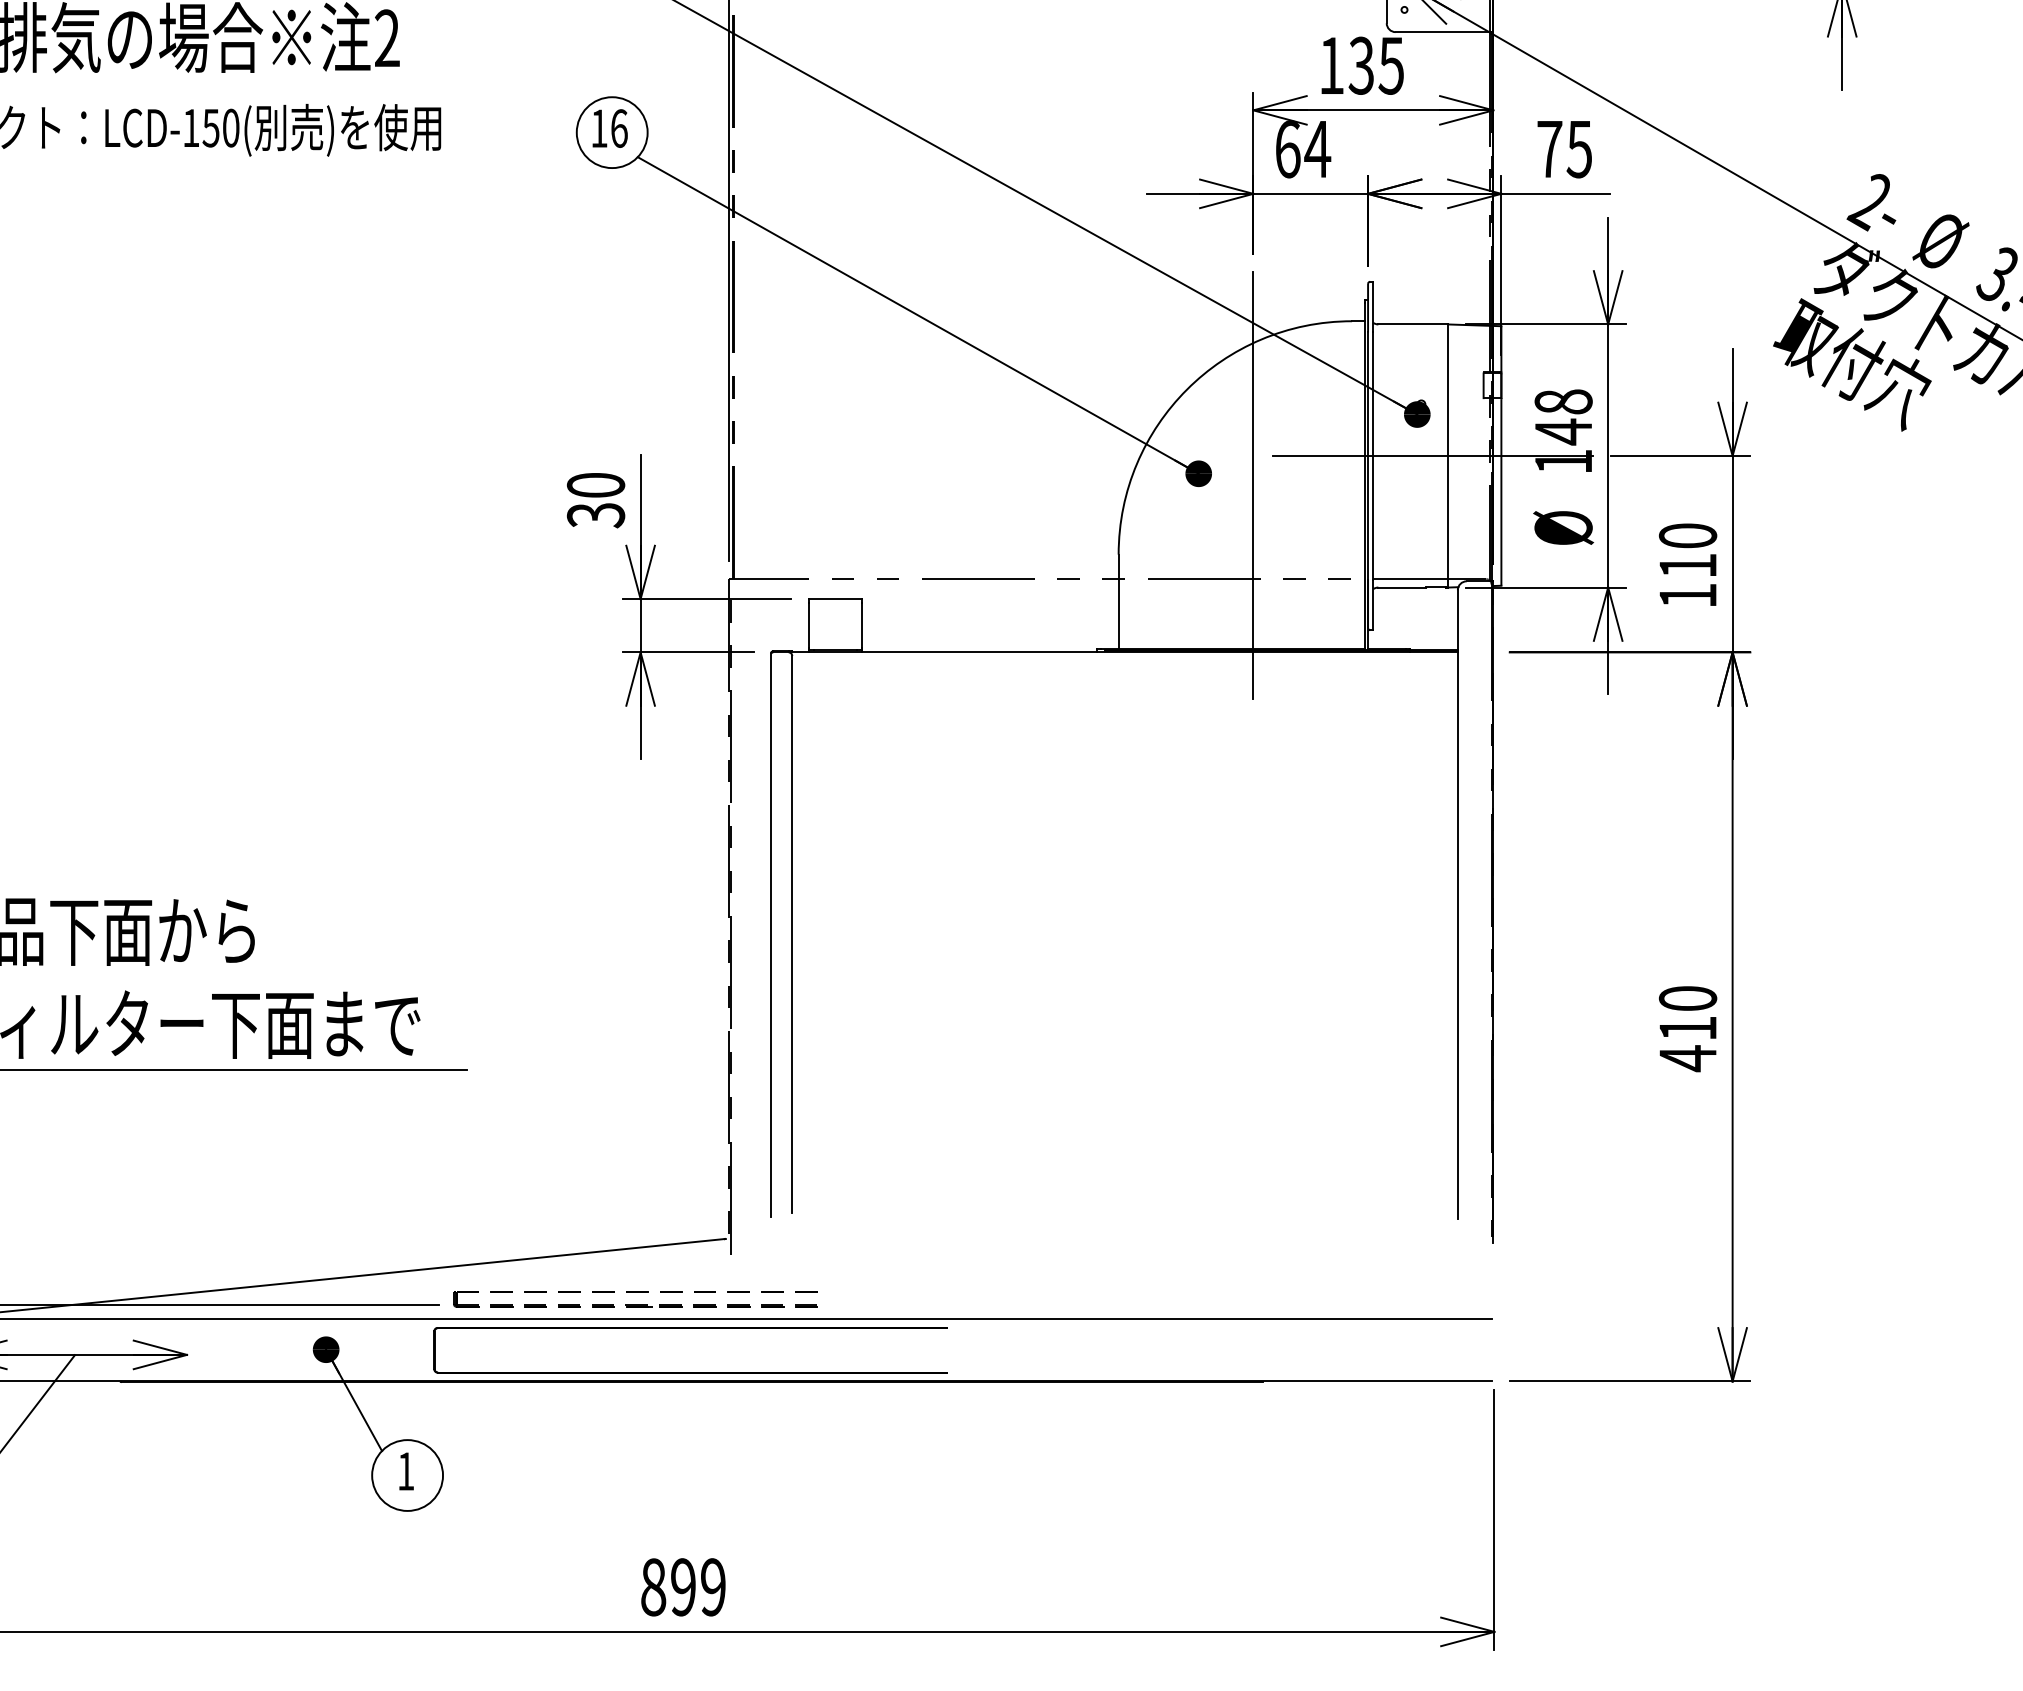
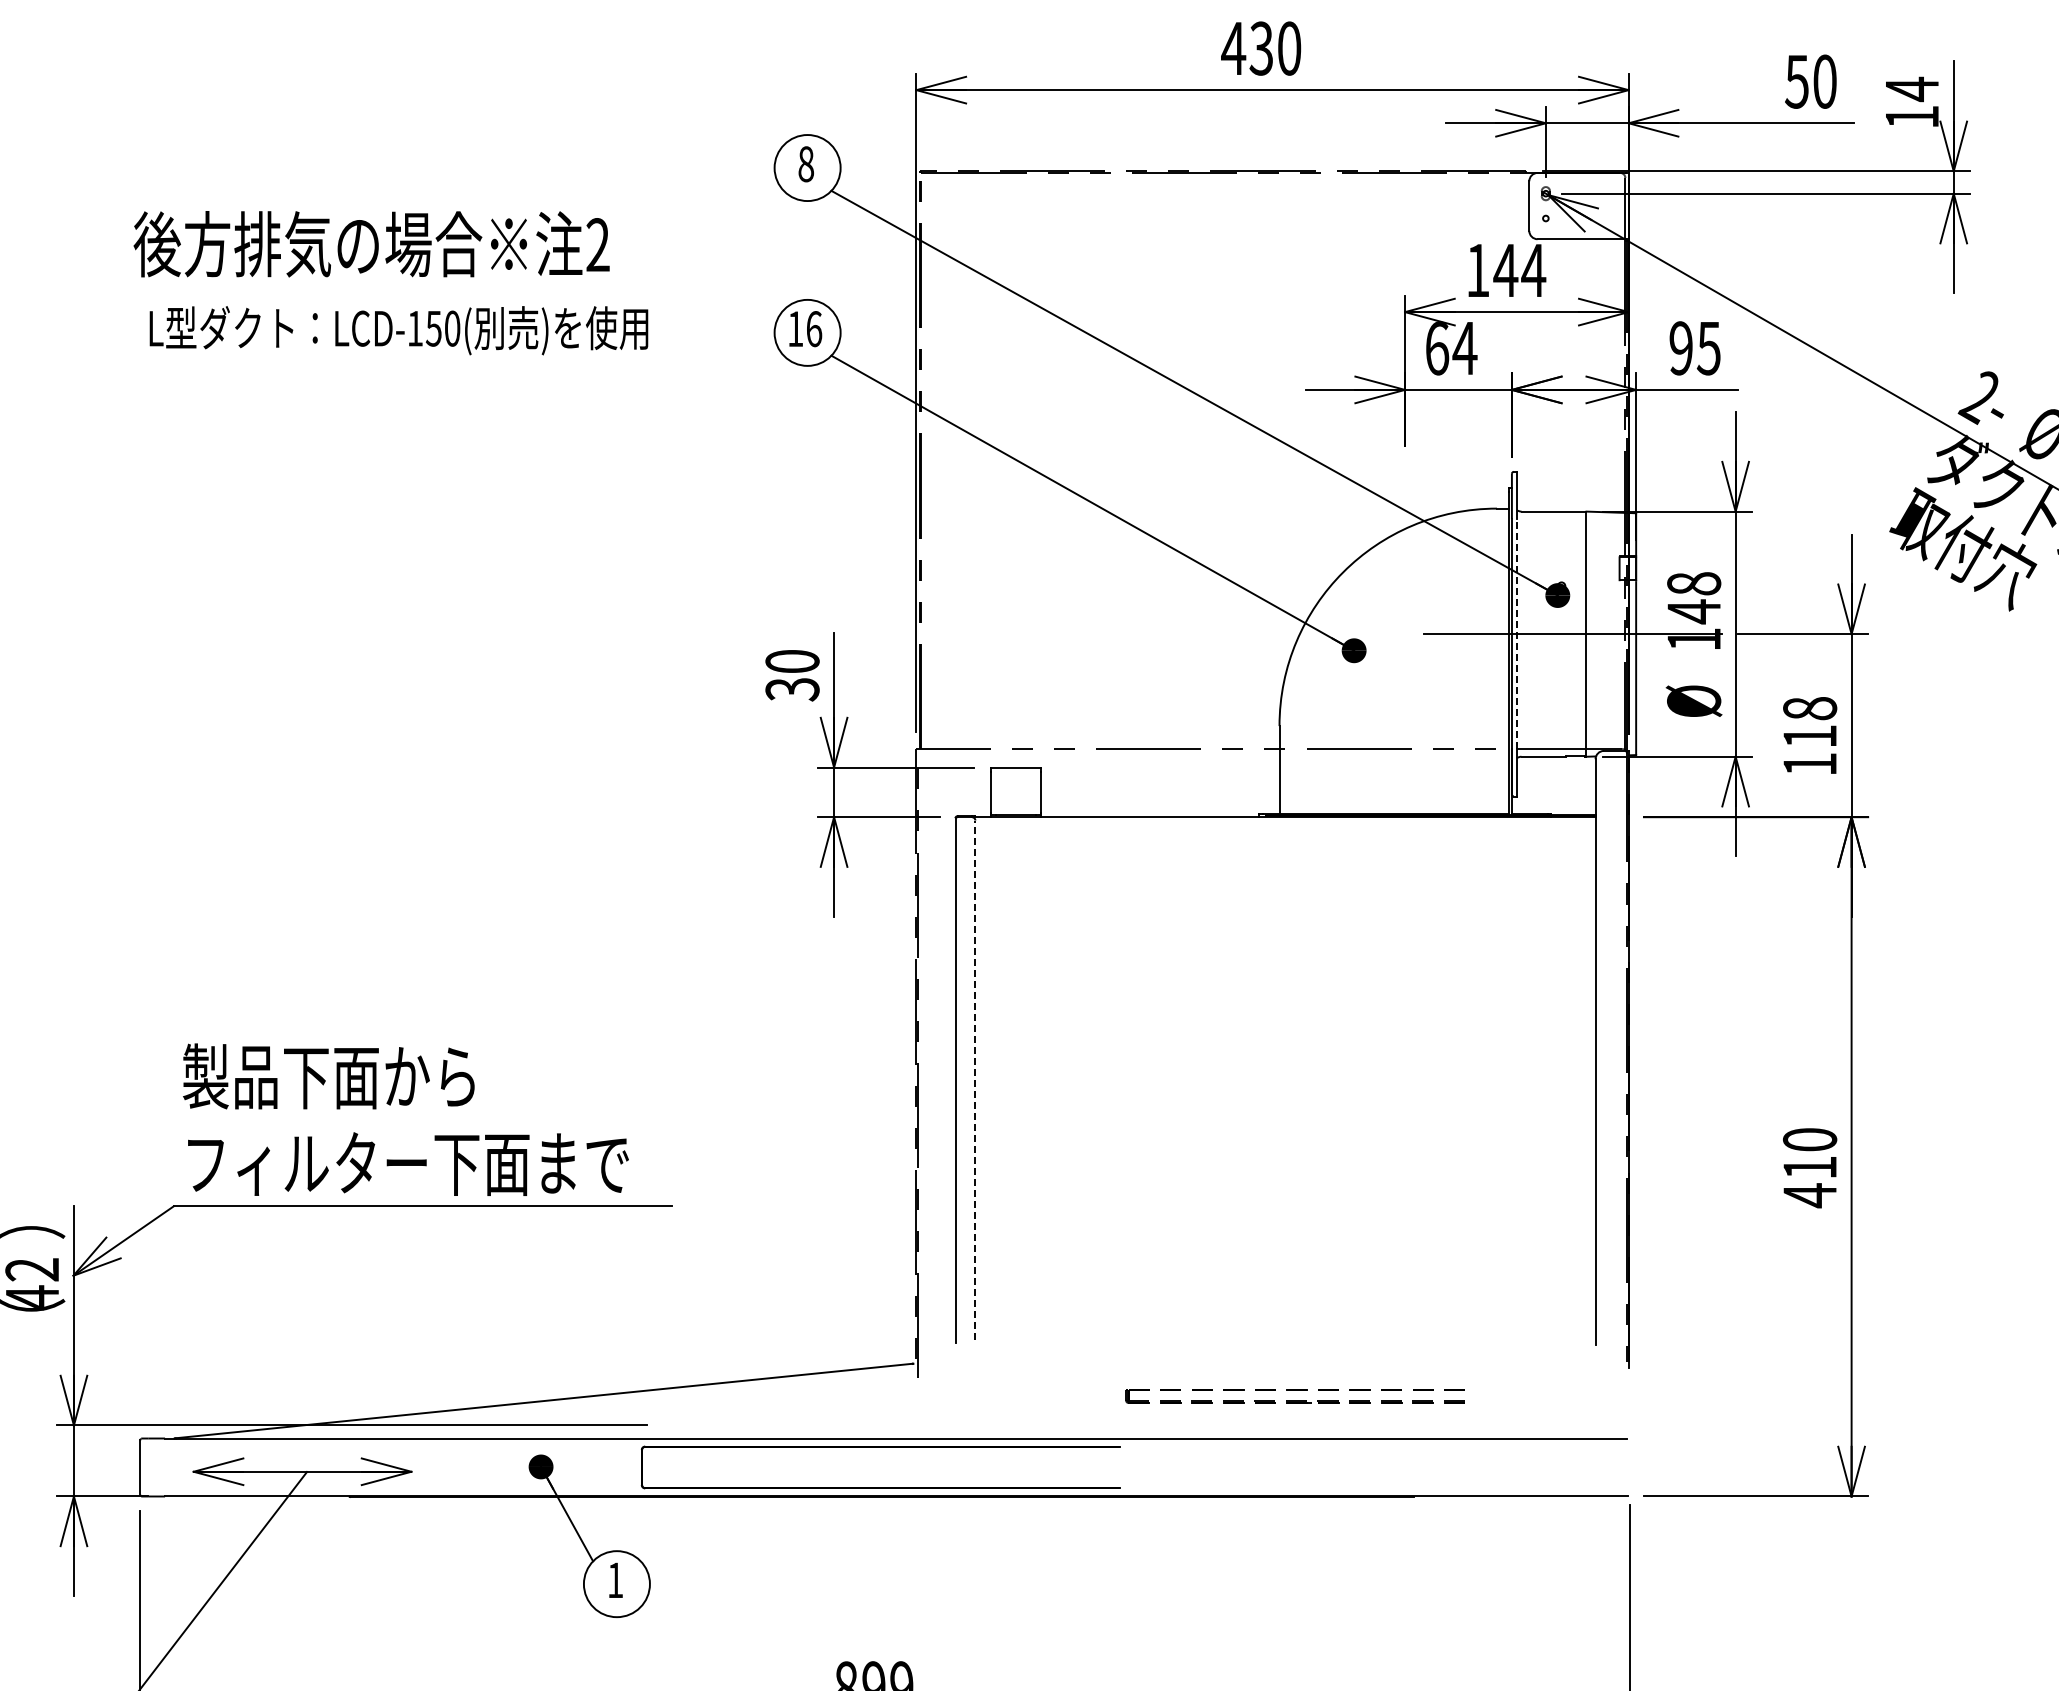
text: (1376, 65) -> (1519, 270), 135 -> 144
text: (1548, 149) -> (1680, 348), 75 -> 95
line: (1372, 455) -> (1516, 633), solid -> dashed
line: (1253, 485) -> (1405, 661), removed
text: (1687, 535) -> (1809, 708), 110 -> 118
line: (792, 934) -> (975, 1080), solid -> dashed
part: (634, 1299) -> (1294, 1396), moved

